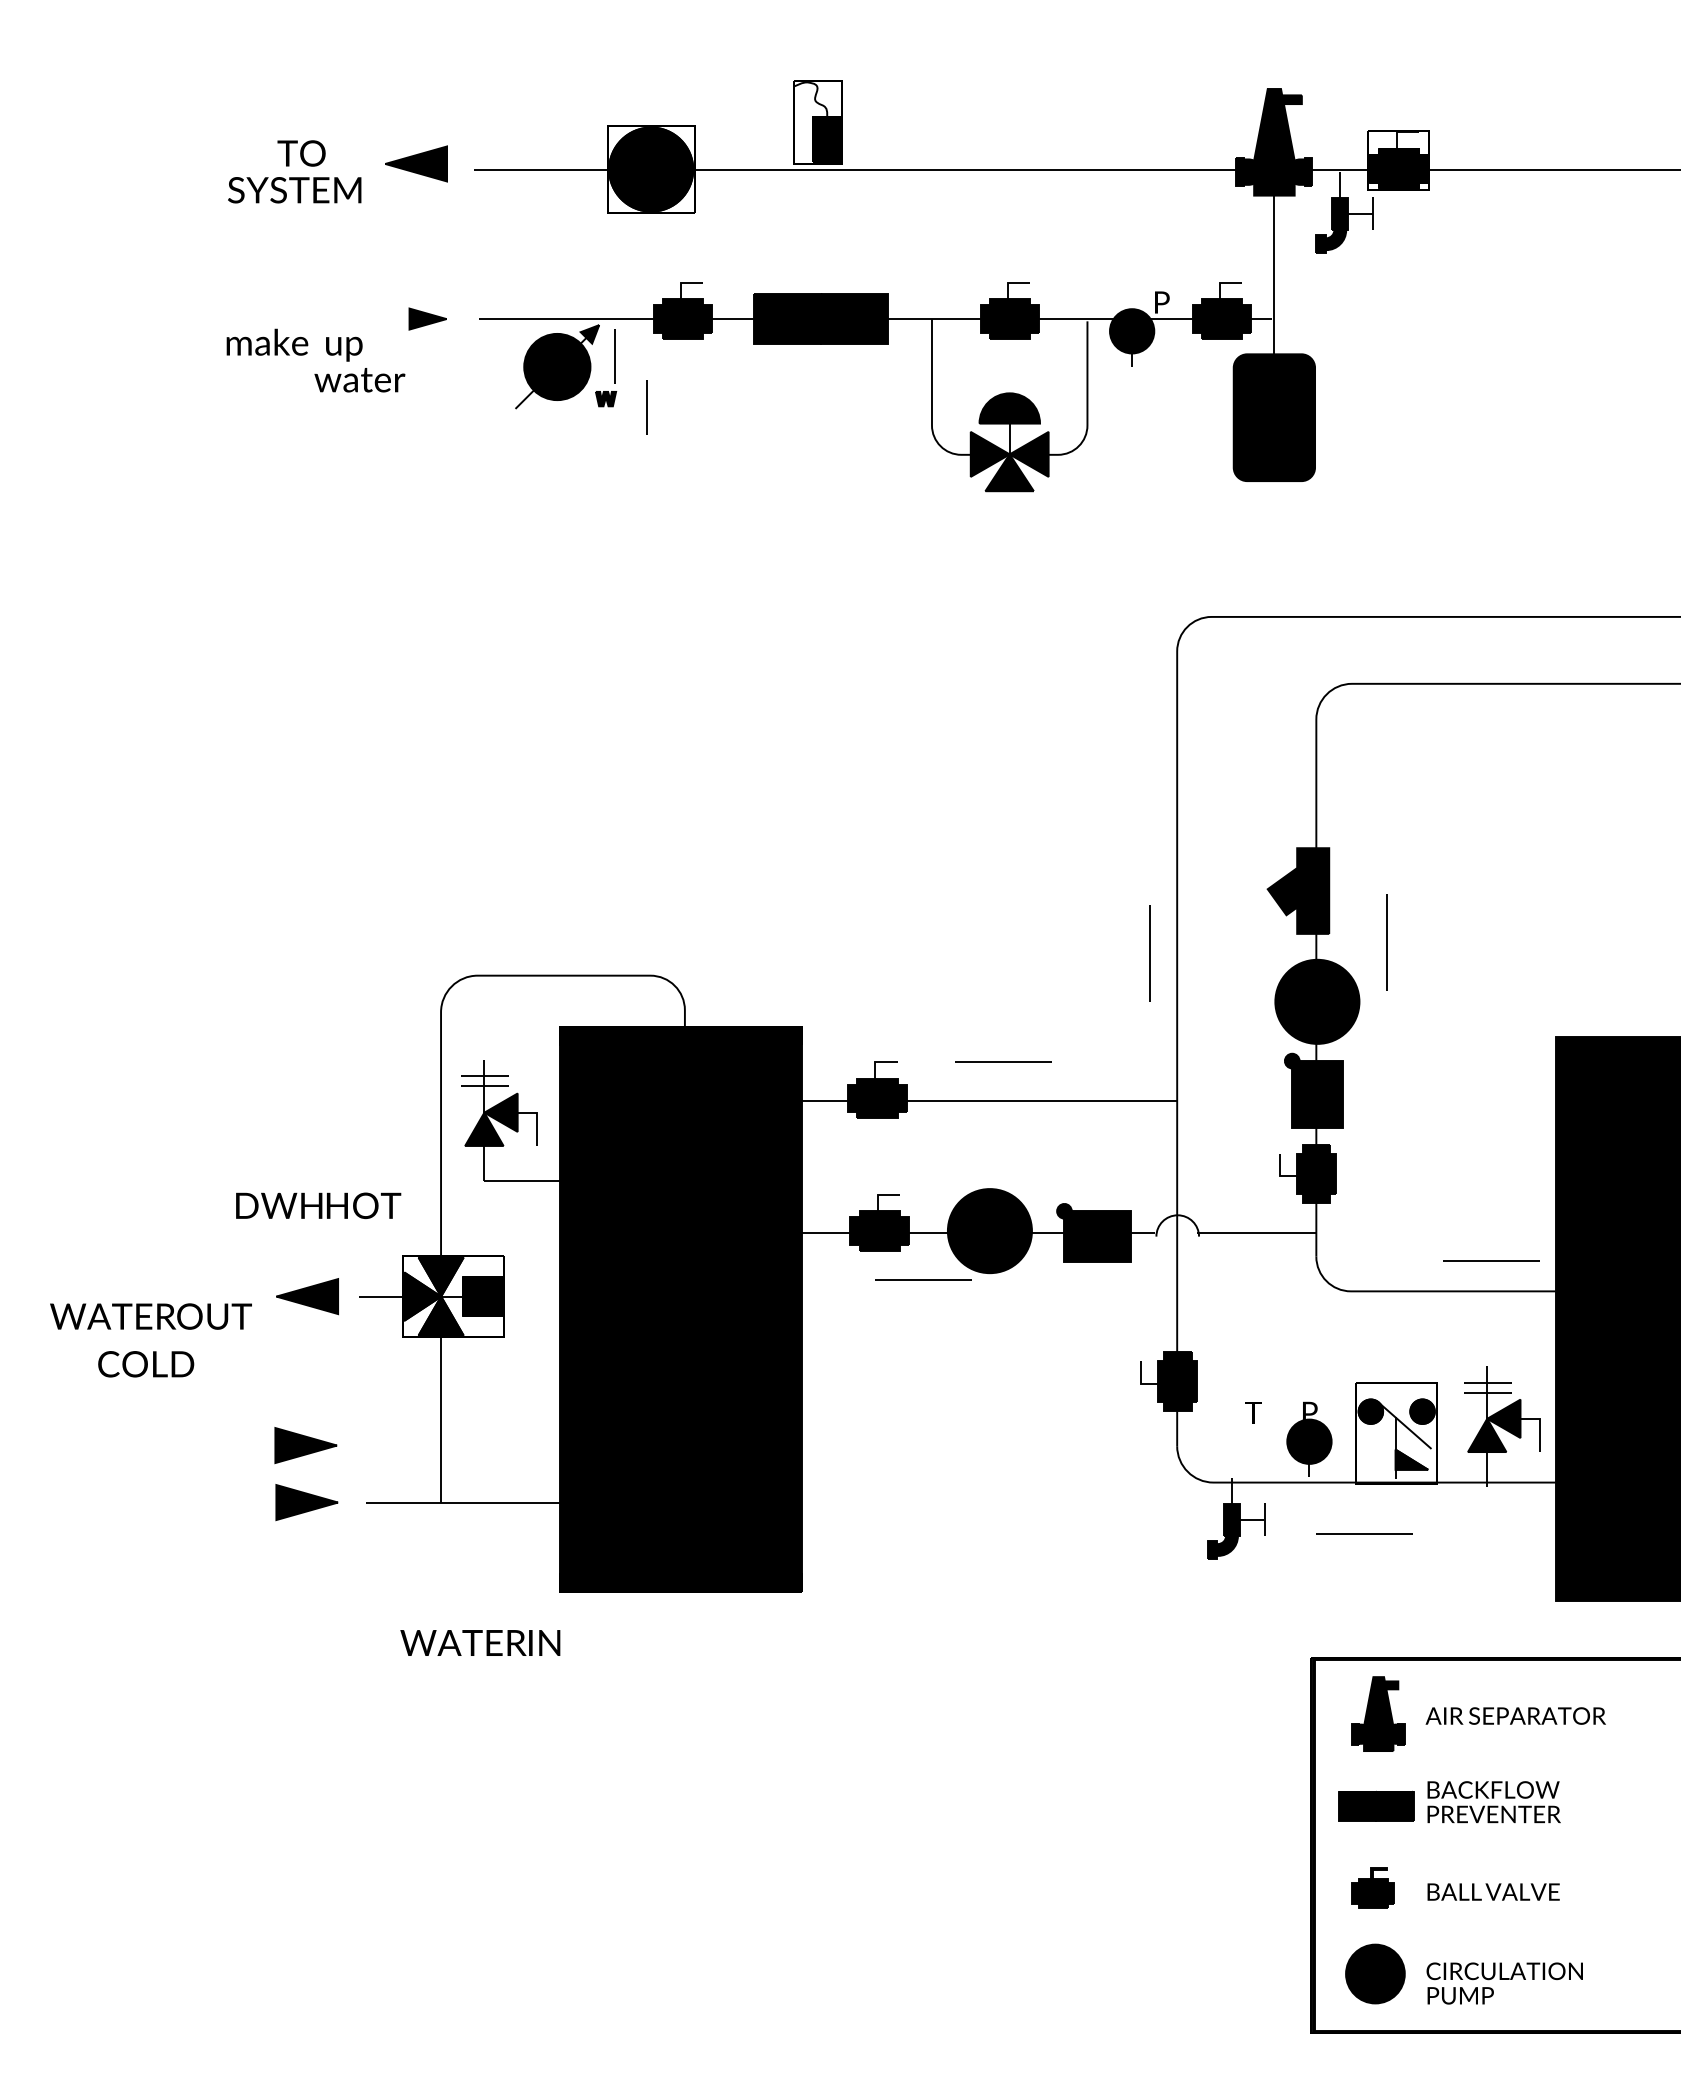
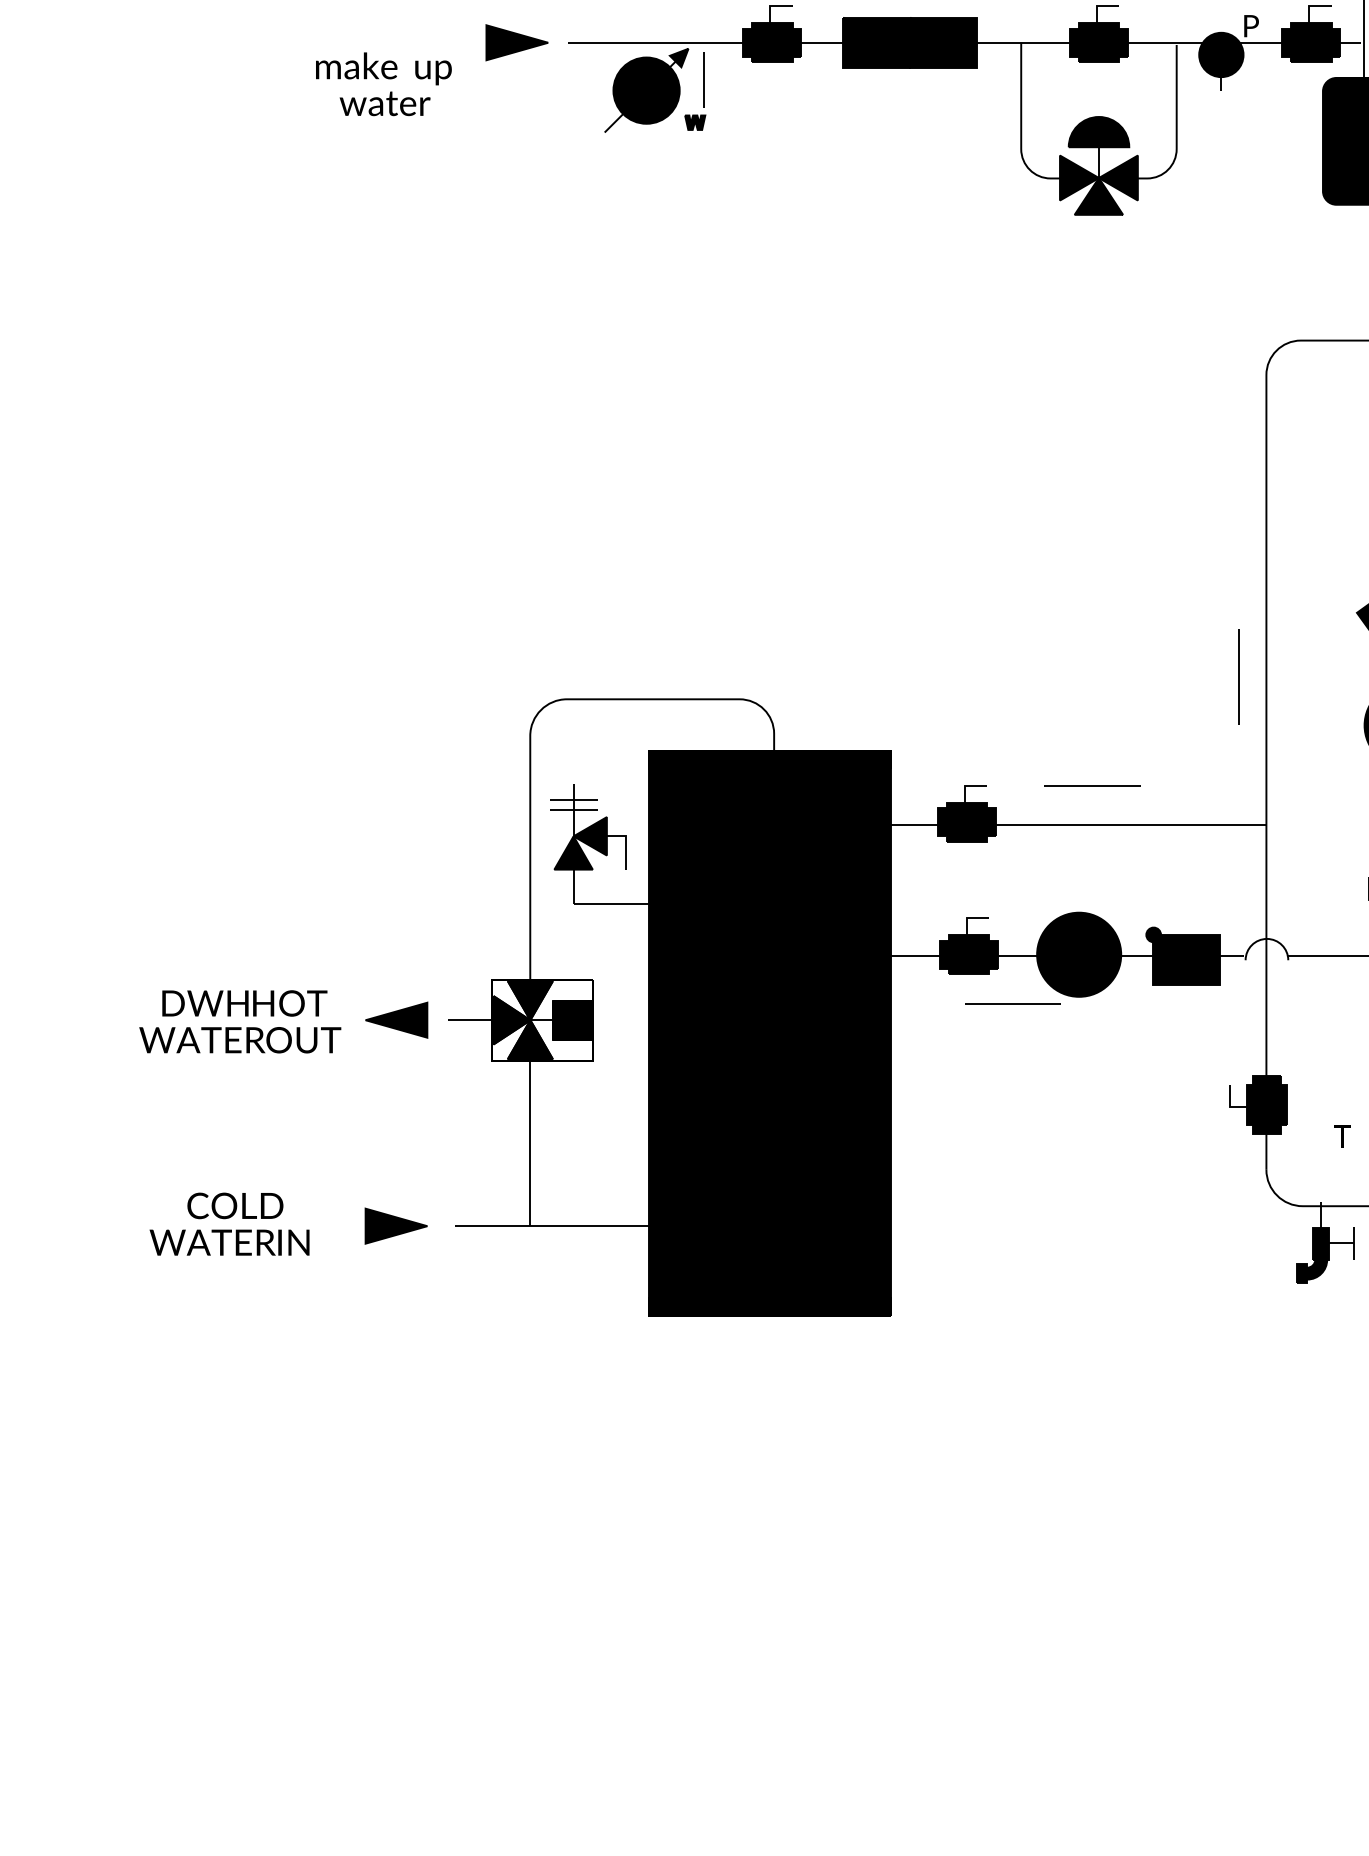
part: (427, 318) -> (516, 42), size x1.67
text: (359, 380) -> (384, 104), moved
line: (646, 407) -> (735, 131), removed
text: (318, 1205) -> (244, 1003), moved
text: (146, 1364) -> (235, 1206), moved
part: (305, 1445) -> (394, 1169), removed
text: (480, 1642) -> (229, 1242), moved

